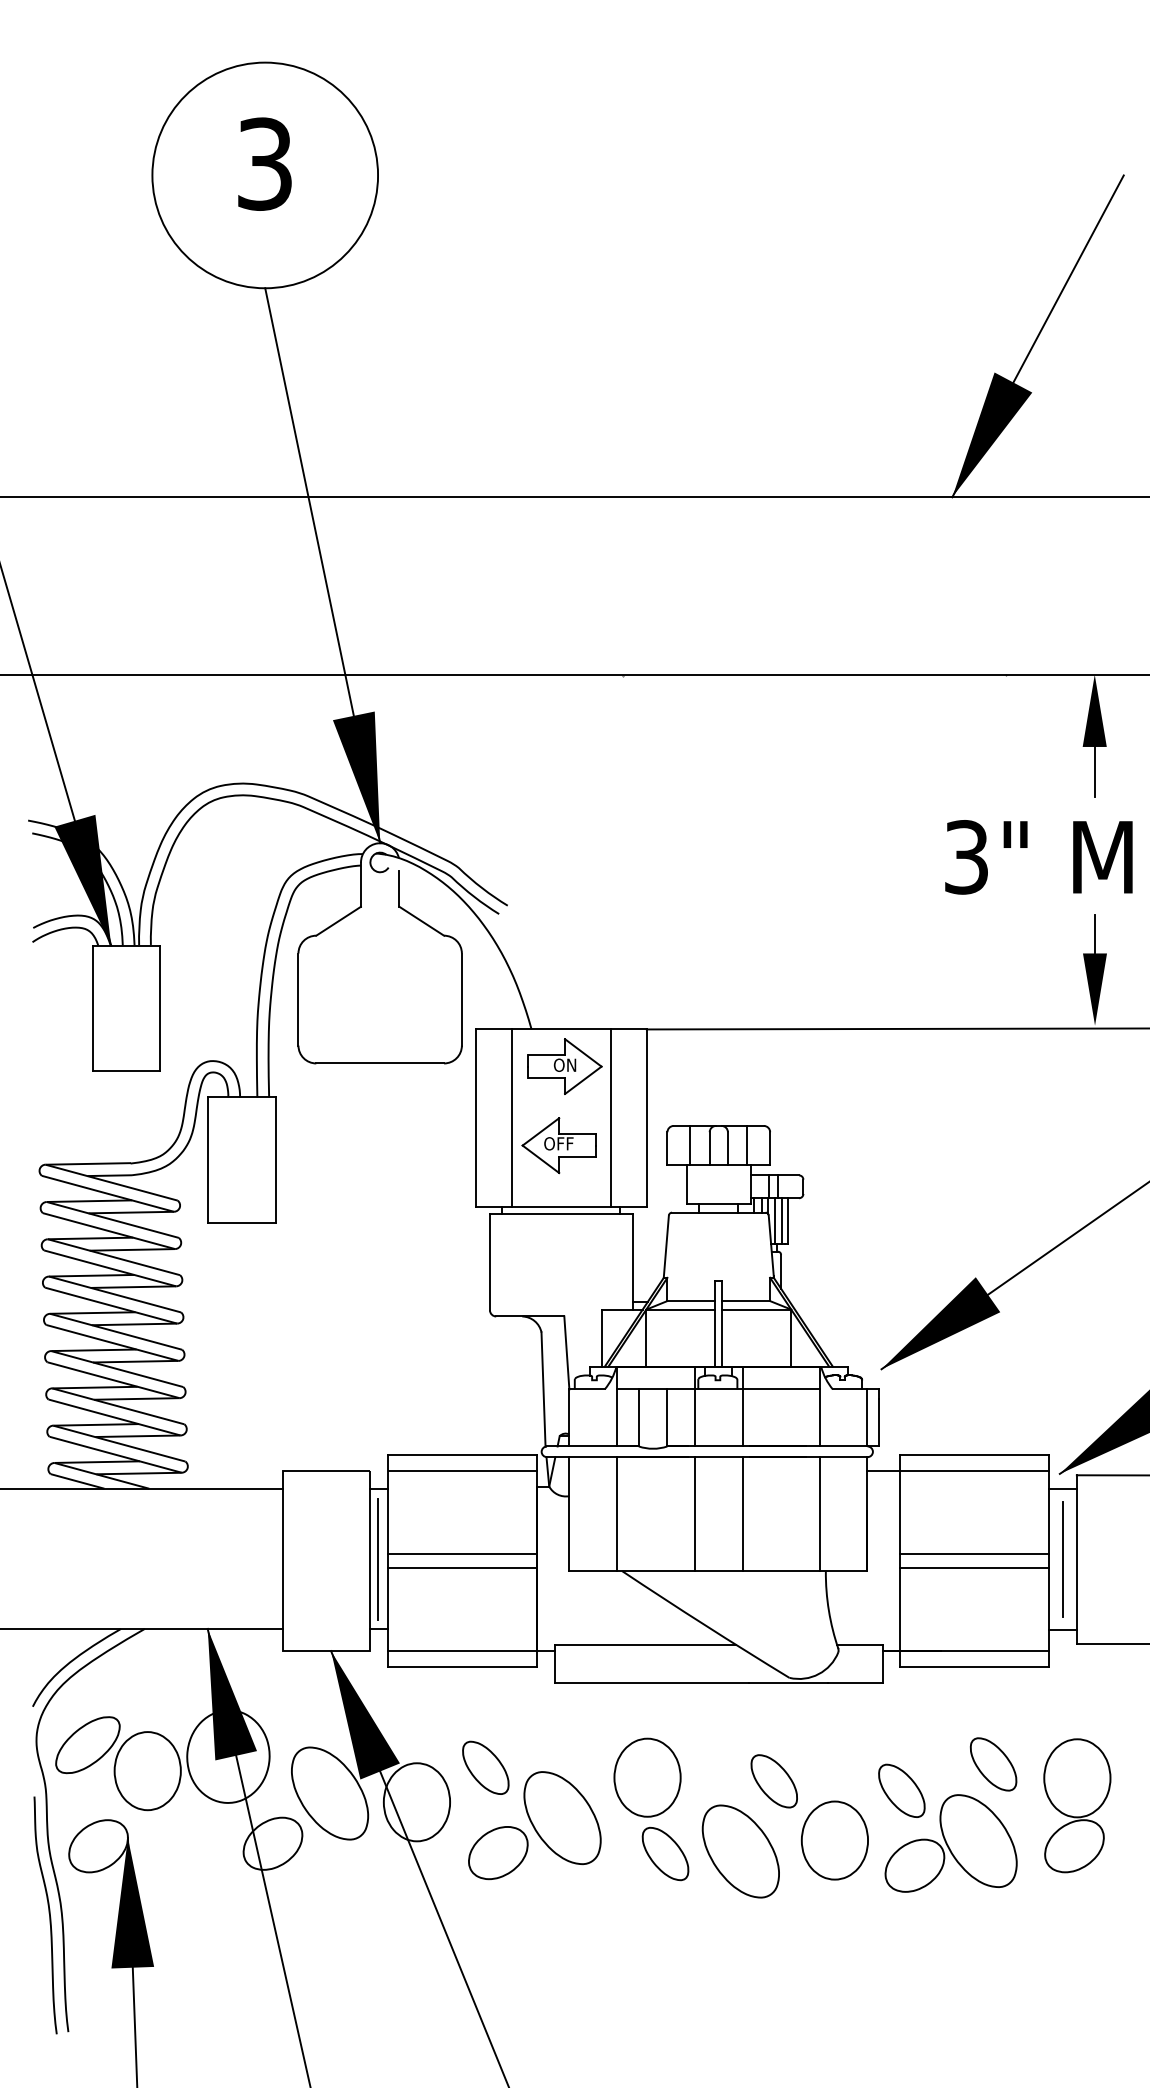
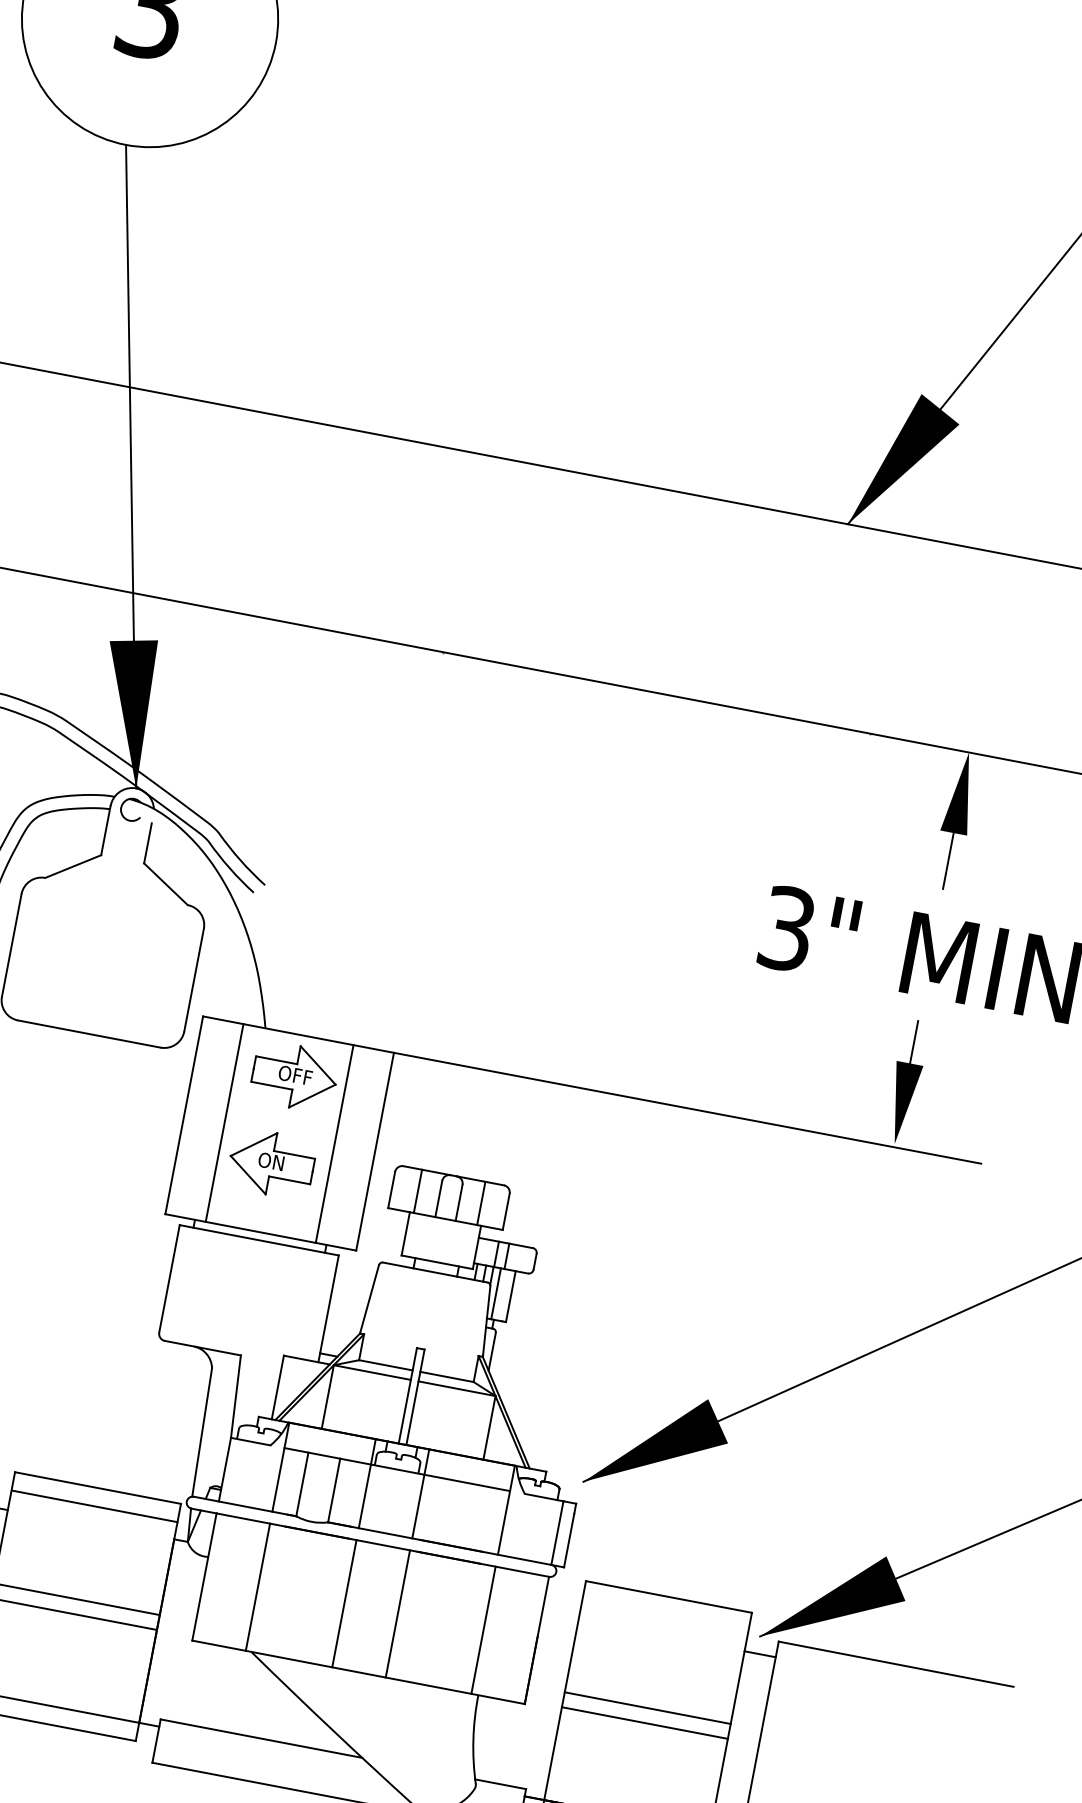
text: (564, 1064) -> (294, 1074), ON -> OFF
text: (558, 1143) -> (271, 1161), OFF -> ON
line: (781, 1220) -> (503, 1294), removed
line: (957, 1471) -> (646, 1611), removed
line: (1063, 1559) -> (745, 1732), removed

